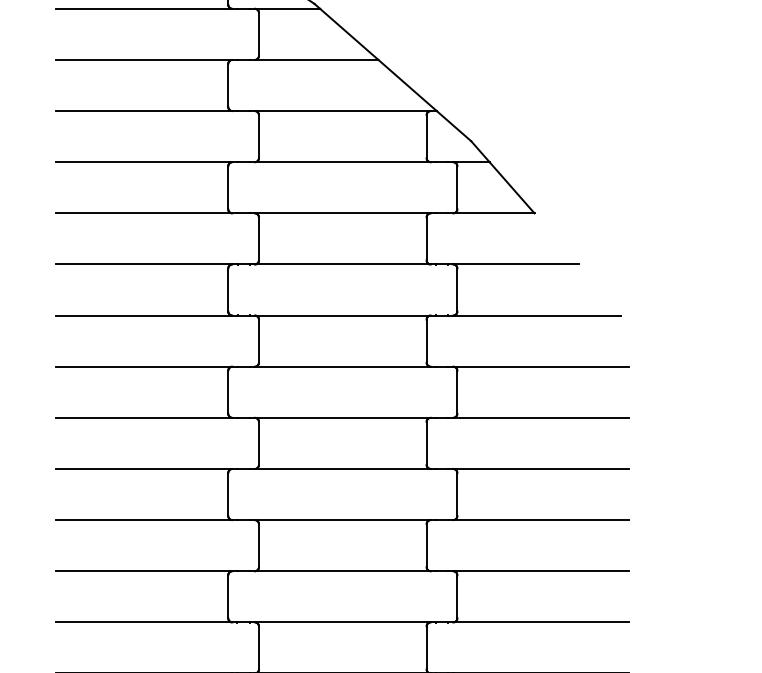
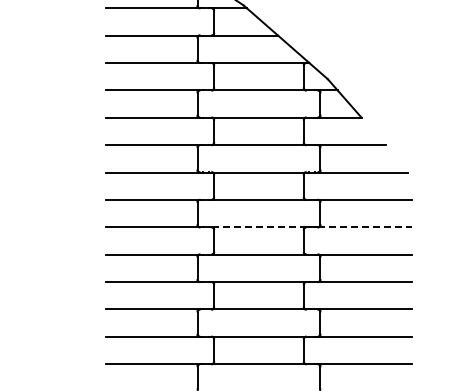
line: (343, 418) -> (259, 227), solid -> dashed
line: (541, 418) -> (365, 227), solid -> dashed

